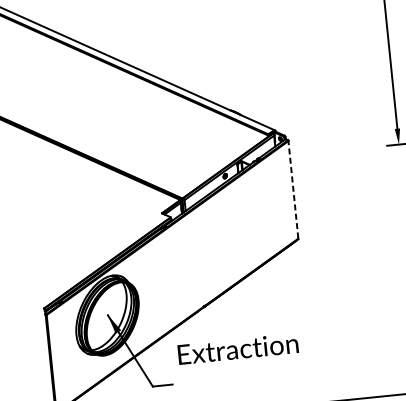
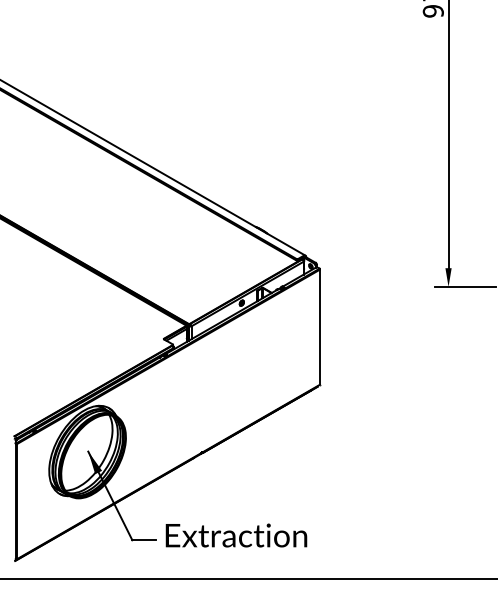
line: (293, 189) -> (319, 326), dashed -> solid
text: (238, 348) -> (236, 535), moved

